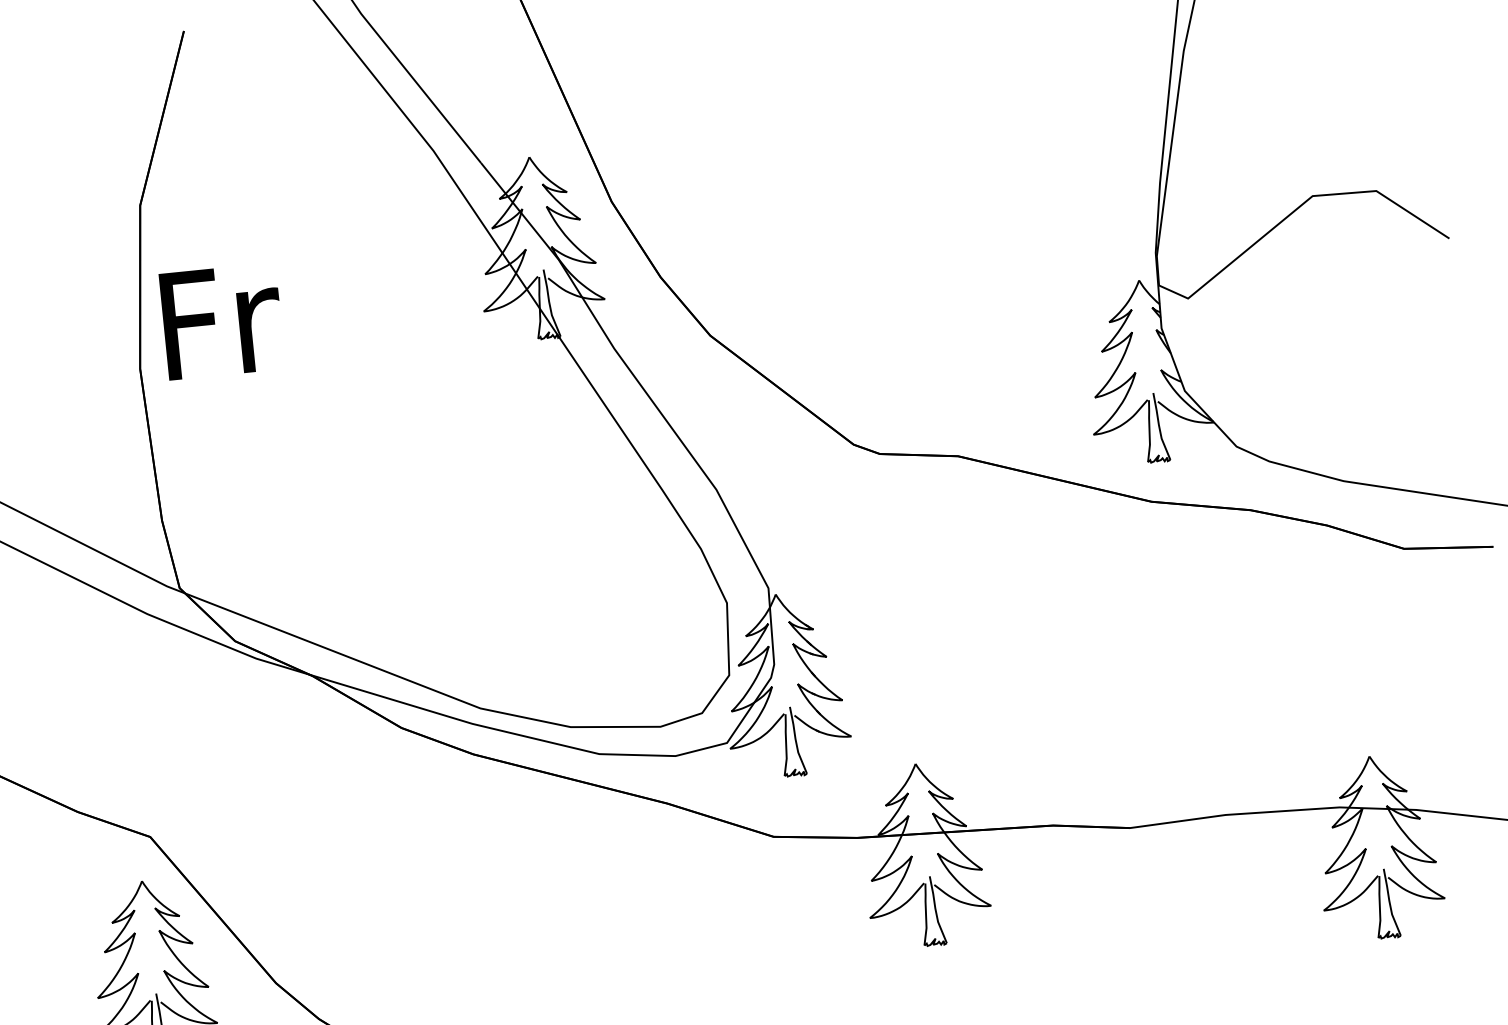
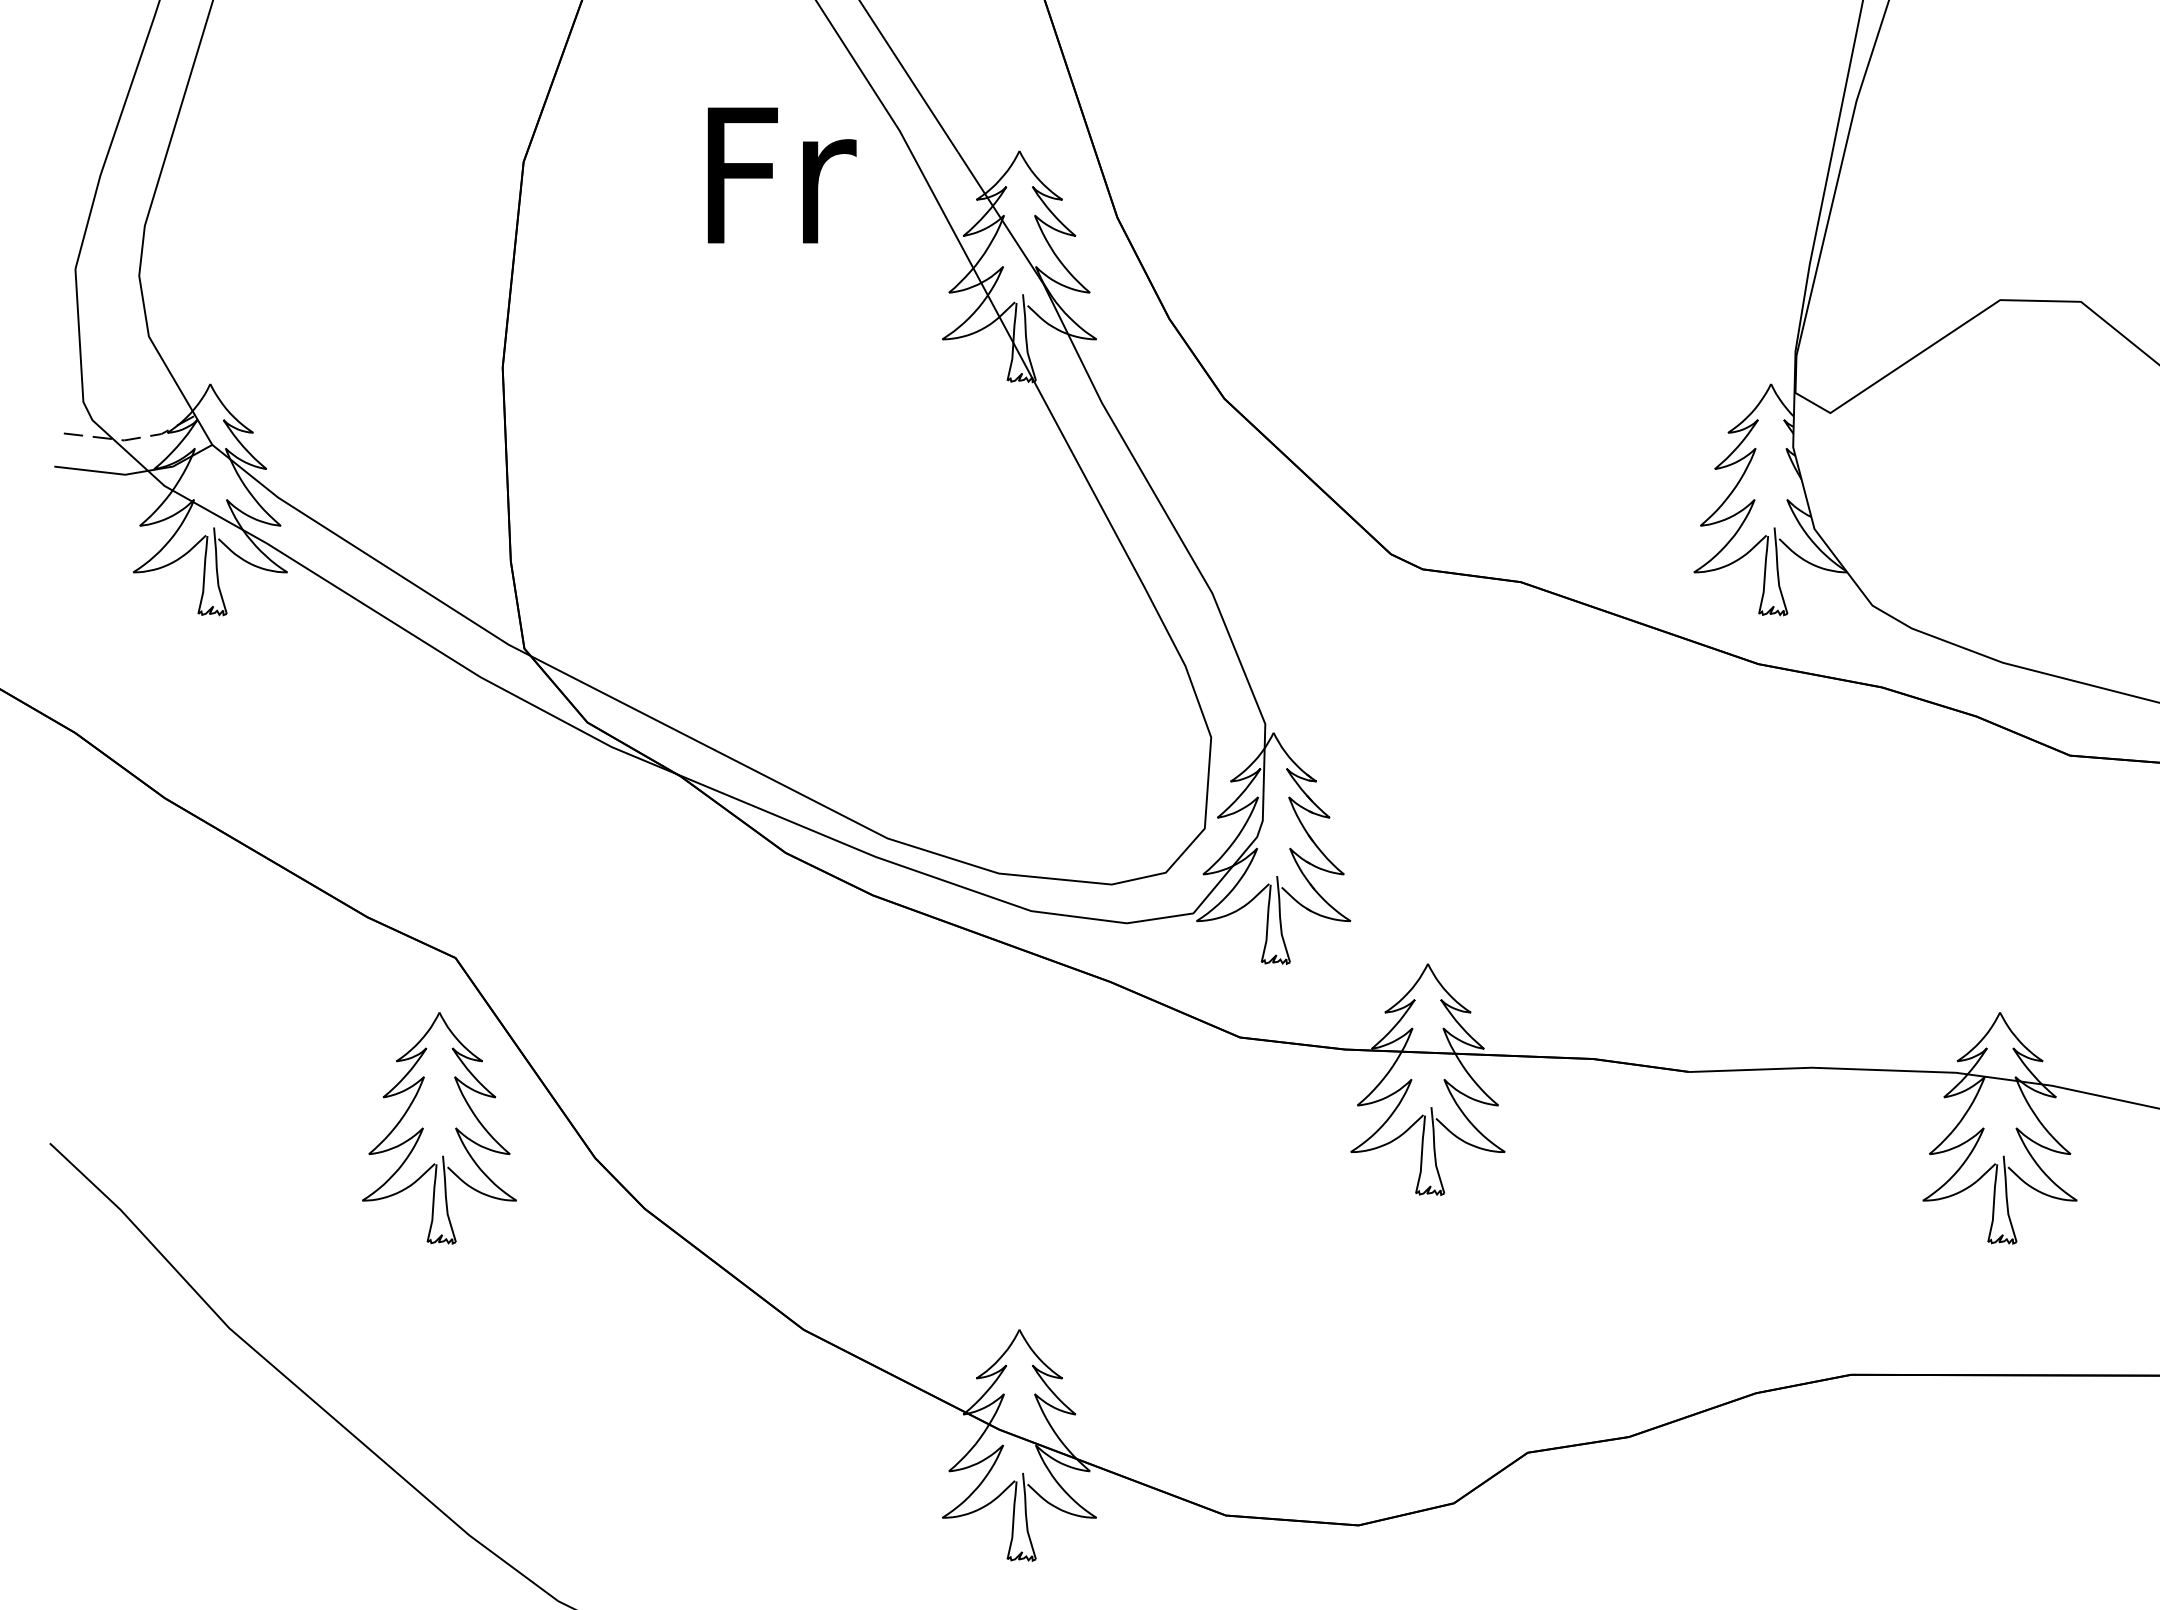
text: (221, 321) -> (781, 175), moved

